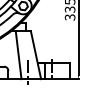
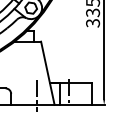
line: (18, 55) -> (24, 73), removed

